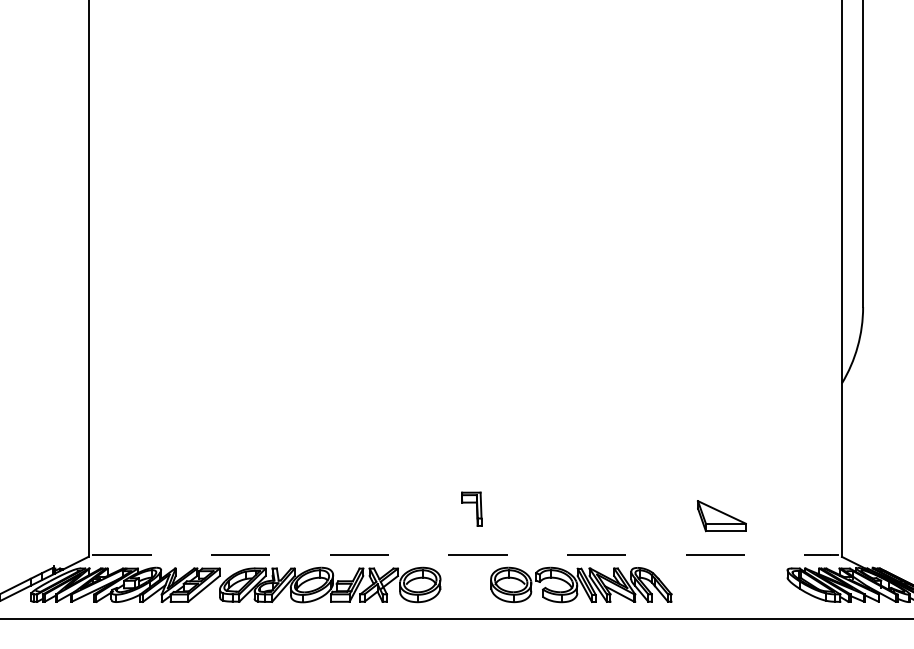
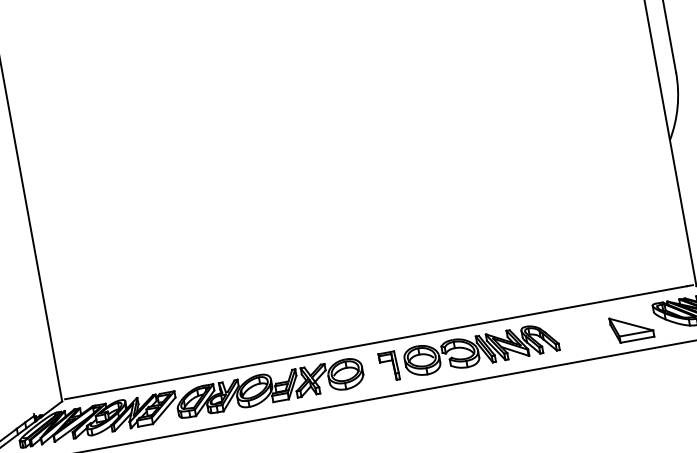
part: (471, 508) -> (388, 366), moved
part: (721, 516) -> (631, 328), moved
line: (462, 554) -> (376, 342), dashed -> solid

